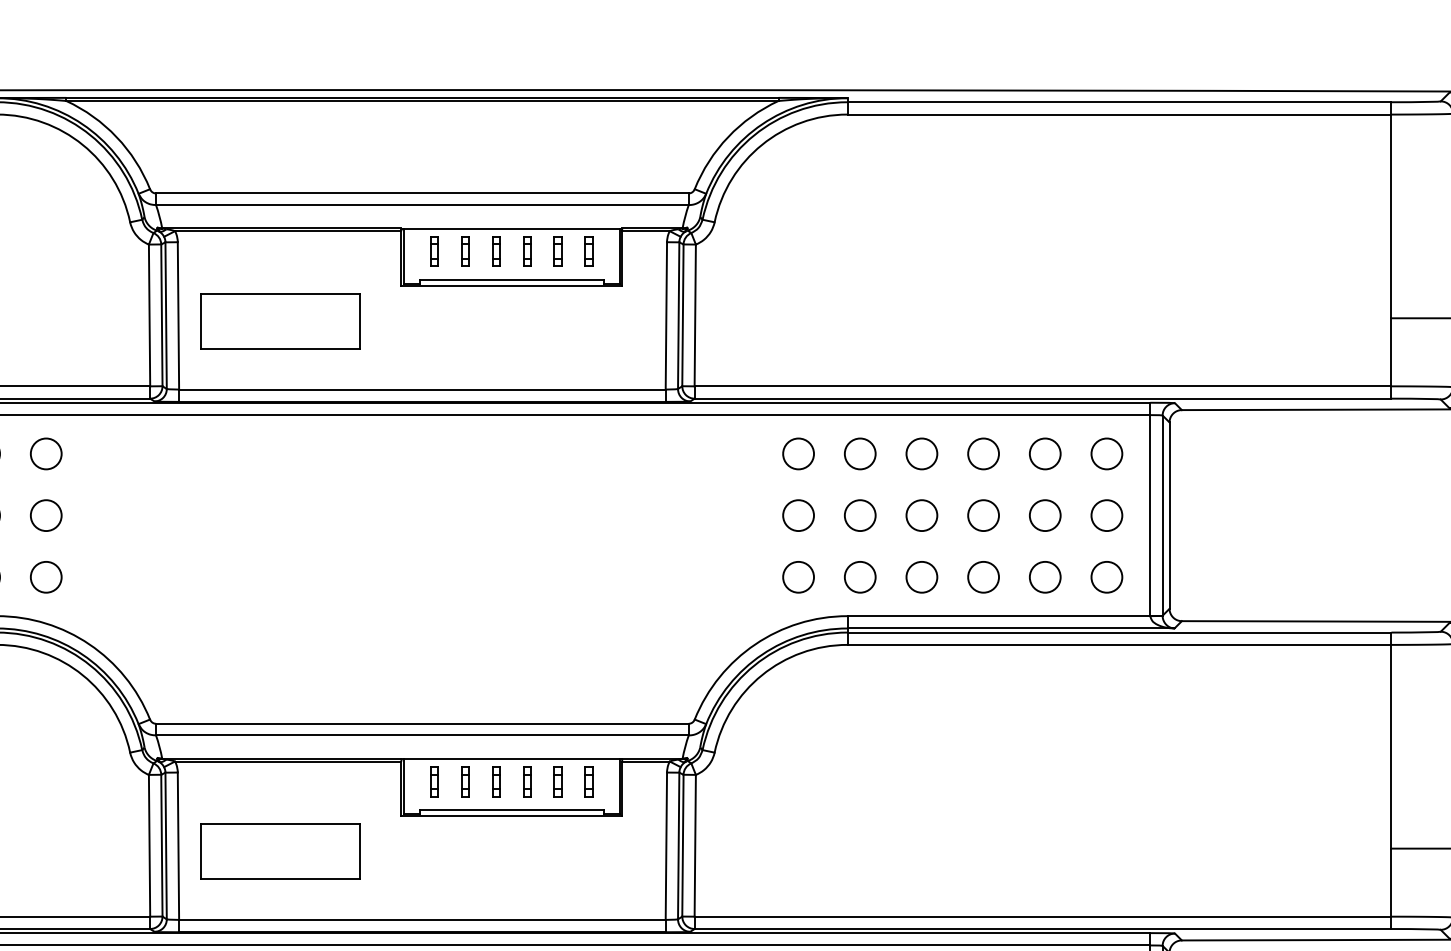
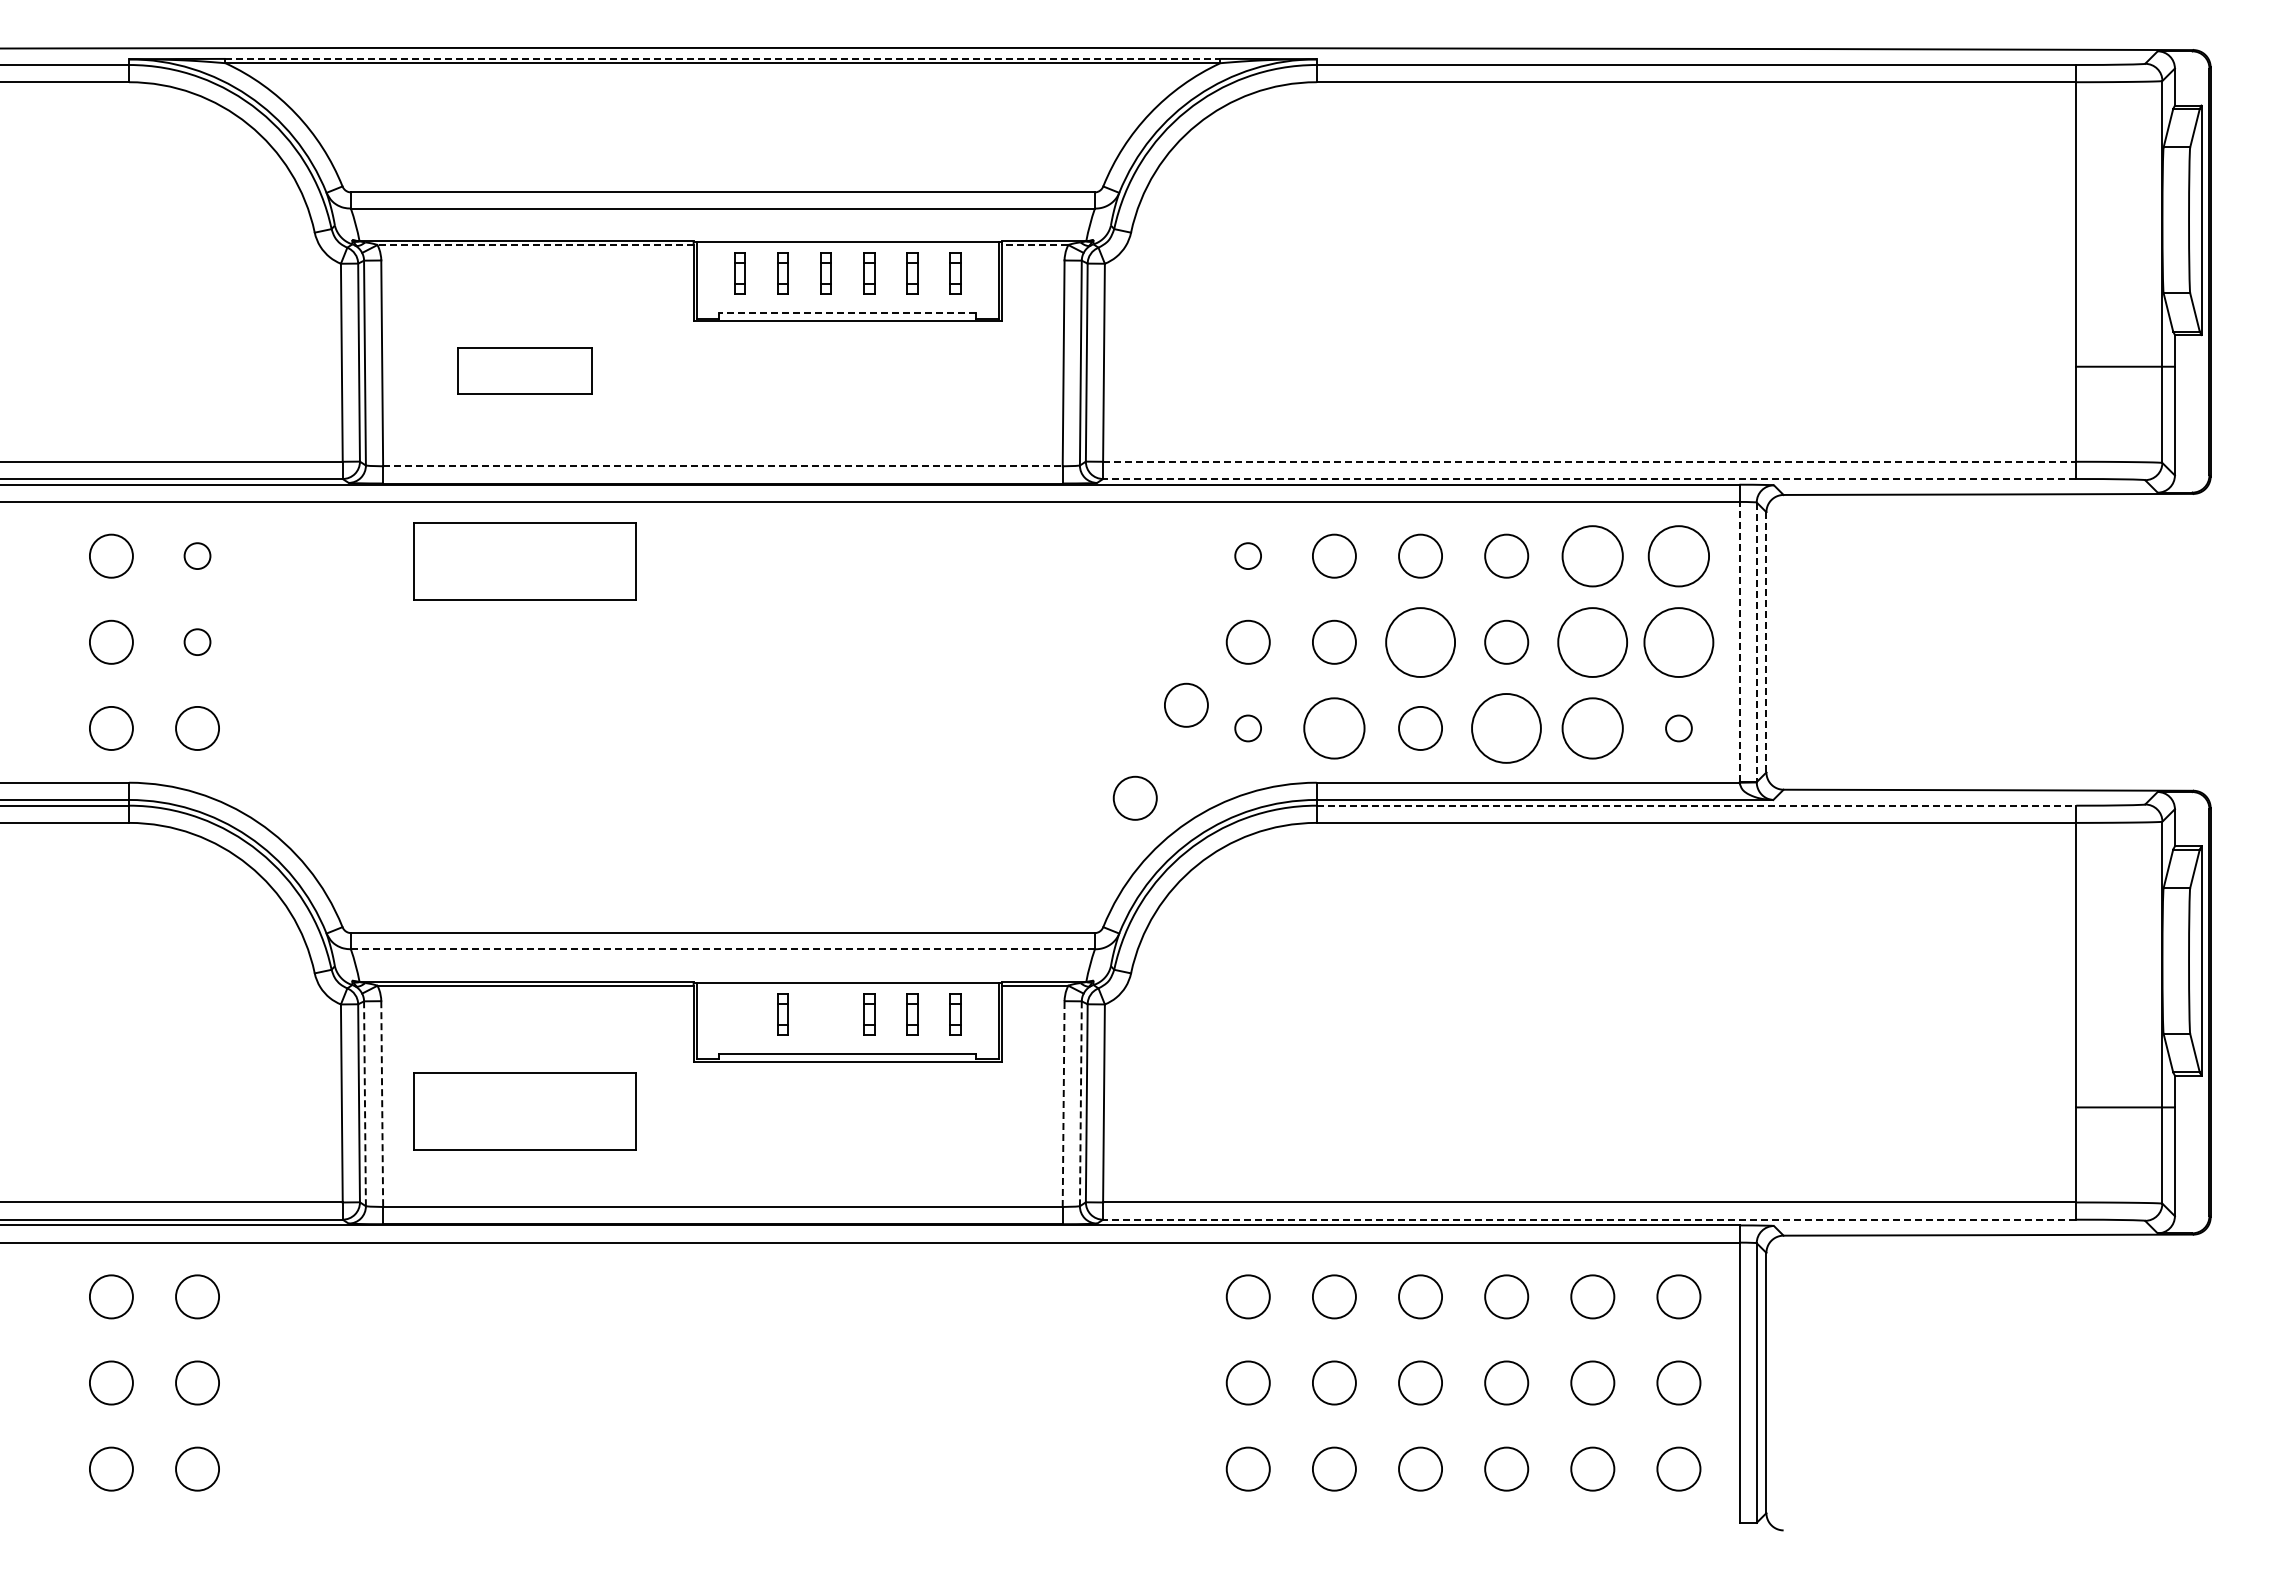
line: (422, 97) -> (723, 58), solid -> dashed
line: (288, 231) -> (535, 245), solid -> dashed
line: (645, 231) -> (1034, 245), solid -> dashed
line: (511, 280) -> (847, 313), solid -> dashed
part: (280, 320) -> (524, 370), size x0.6
line: (1042, 386) -> (1589, 461), solid -> dashed
line: (422, 389) -> (722, 466), solid -> dashed
line: (1042, 399) -> (1589, 479), solid -> dashed
circle: (46, 453) -> (197, 555), size x0.6
circle: (798, 453) -> (1247, 555), size x0.6
circle: (1045, 453) -> (1592, 555), size x1.4
circle: (1106, 453) -> (1678, 555), size x1.4
part: (280, 457) -> (524, 561), added
circle: (46, 515) -> (197, 641), size x0.6
circle: (921, 515) -> (1420, 641), size x1.6
circle: (1045, 515) -> (1592, 641), size x1.6
circle: (1106, 515) -> (1678, 641), size x1.6
line: (1150, 515) -> (1739, 641), solid -> dashed
line: (1162, 515) -> (1756, 642), solid -> dashed
line: (1169, 515) -> (1766, 642), solid -> dashed
circle: (754, 560) -> (1186, 704), added
circle: (798, 577) -> (1247, 728), size x0.6
circle: (860, 577) -> (1334, 728), size x1.4
circle: (983, 577) -> (1506, 728), size x1.6
circle: (1045, 577) -> (1592, 728), size x1.4
circle: (1106, 577) -> (1678, 728), size x0.6
circle: (717, 626) -> (1134, 797), added
line: (1119, 632) -> (1696, 805), solid -> dashed
line: (422, 735) -> (722, 949), solid -> dashed
part: (434, 782) -> (739, 1014), removed
part: (495, 782) -> (825, 1014), removed
line: (165, 845) -> (364, 1103), solid -> dashed
line: (178, 846) -> (382, 1104), solid -> dashed
line: (666, 846) -> (1063, 1104), solid -> dashed
line: (678, 846) -> (1080, 1104), solid -> dashed
line: (1042, 928) -> (1589, 1219), solid -> dashed

